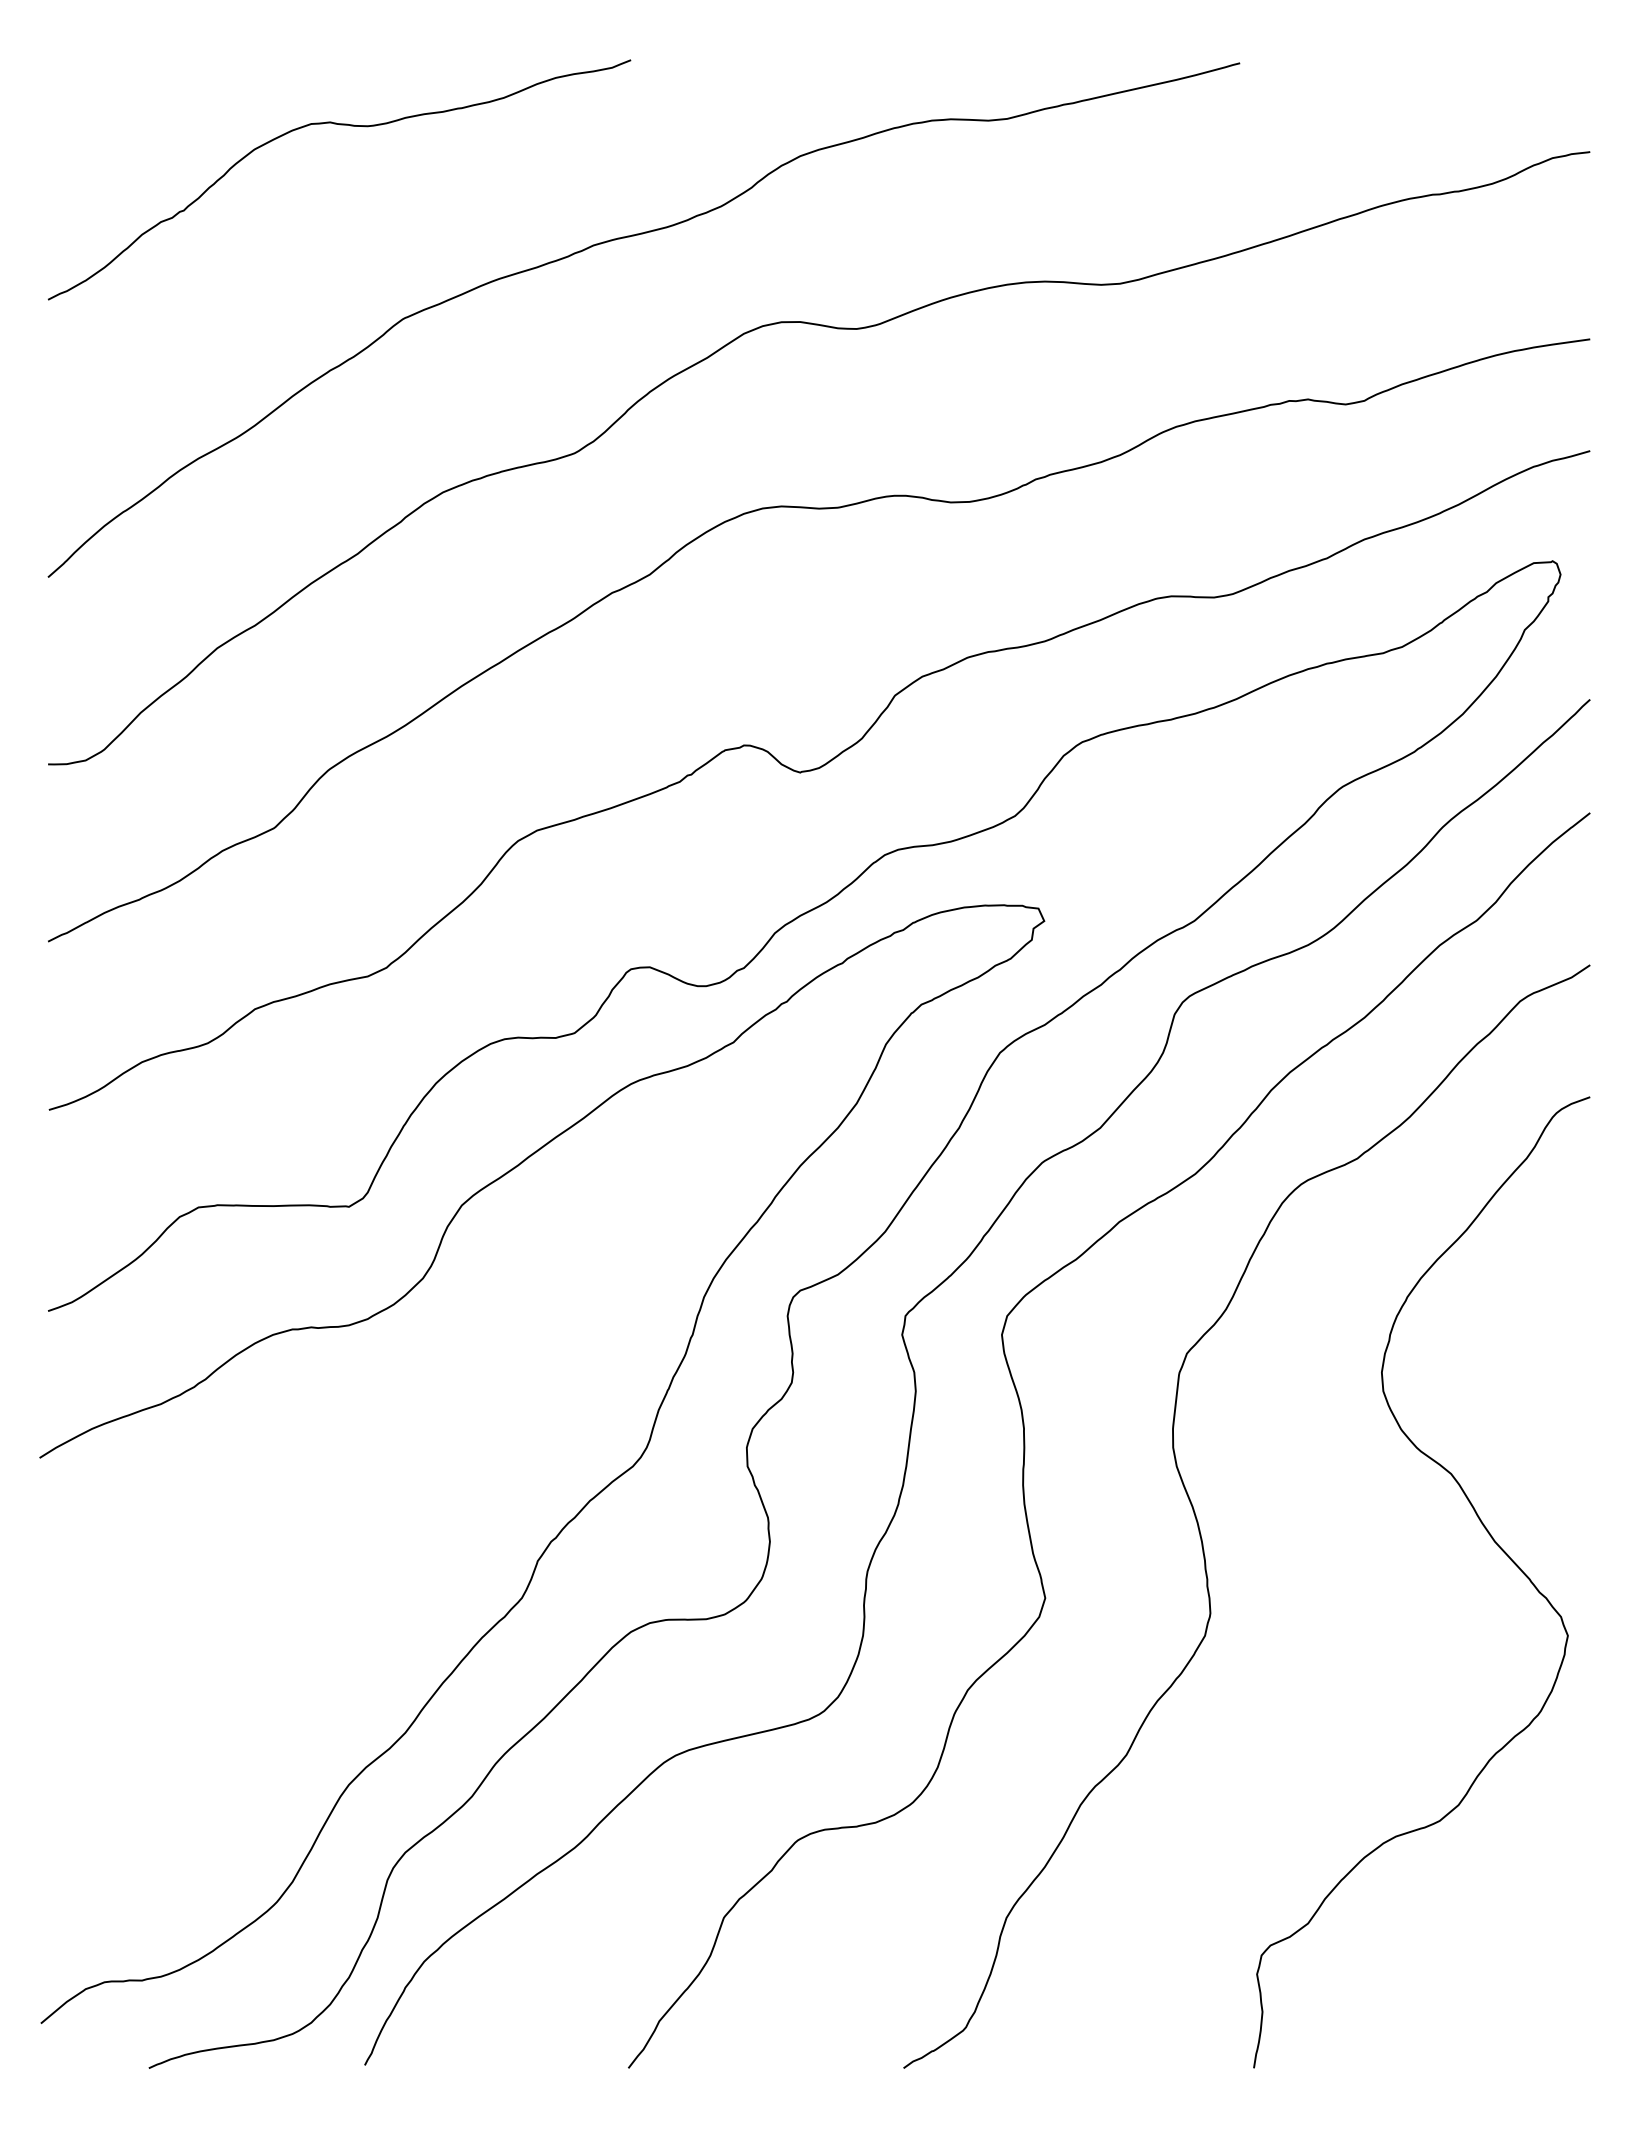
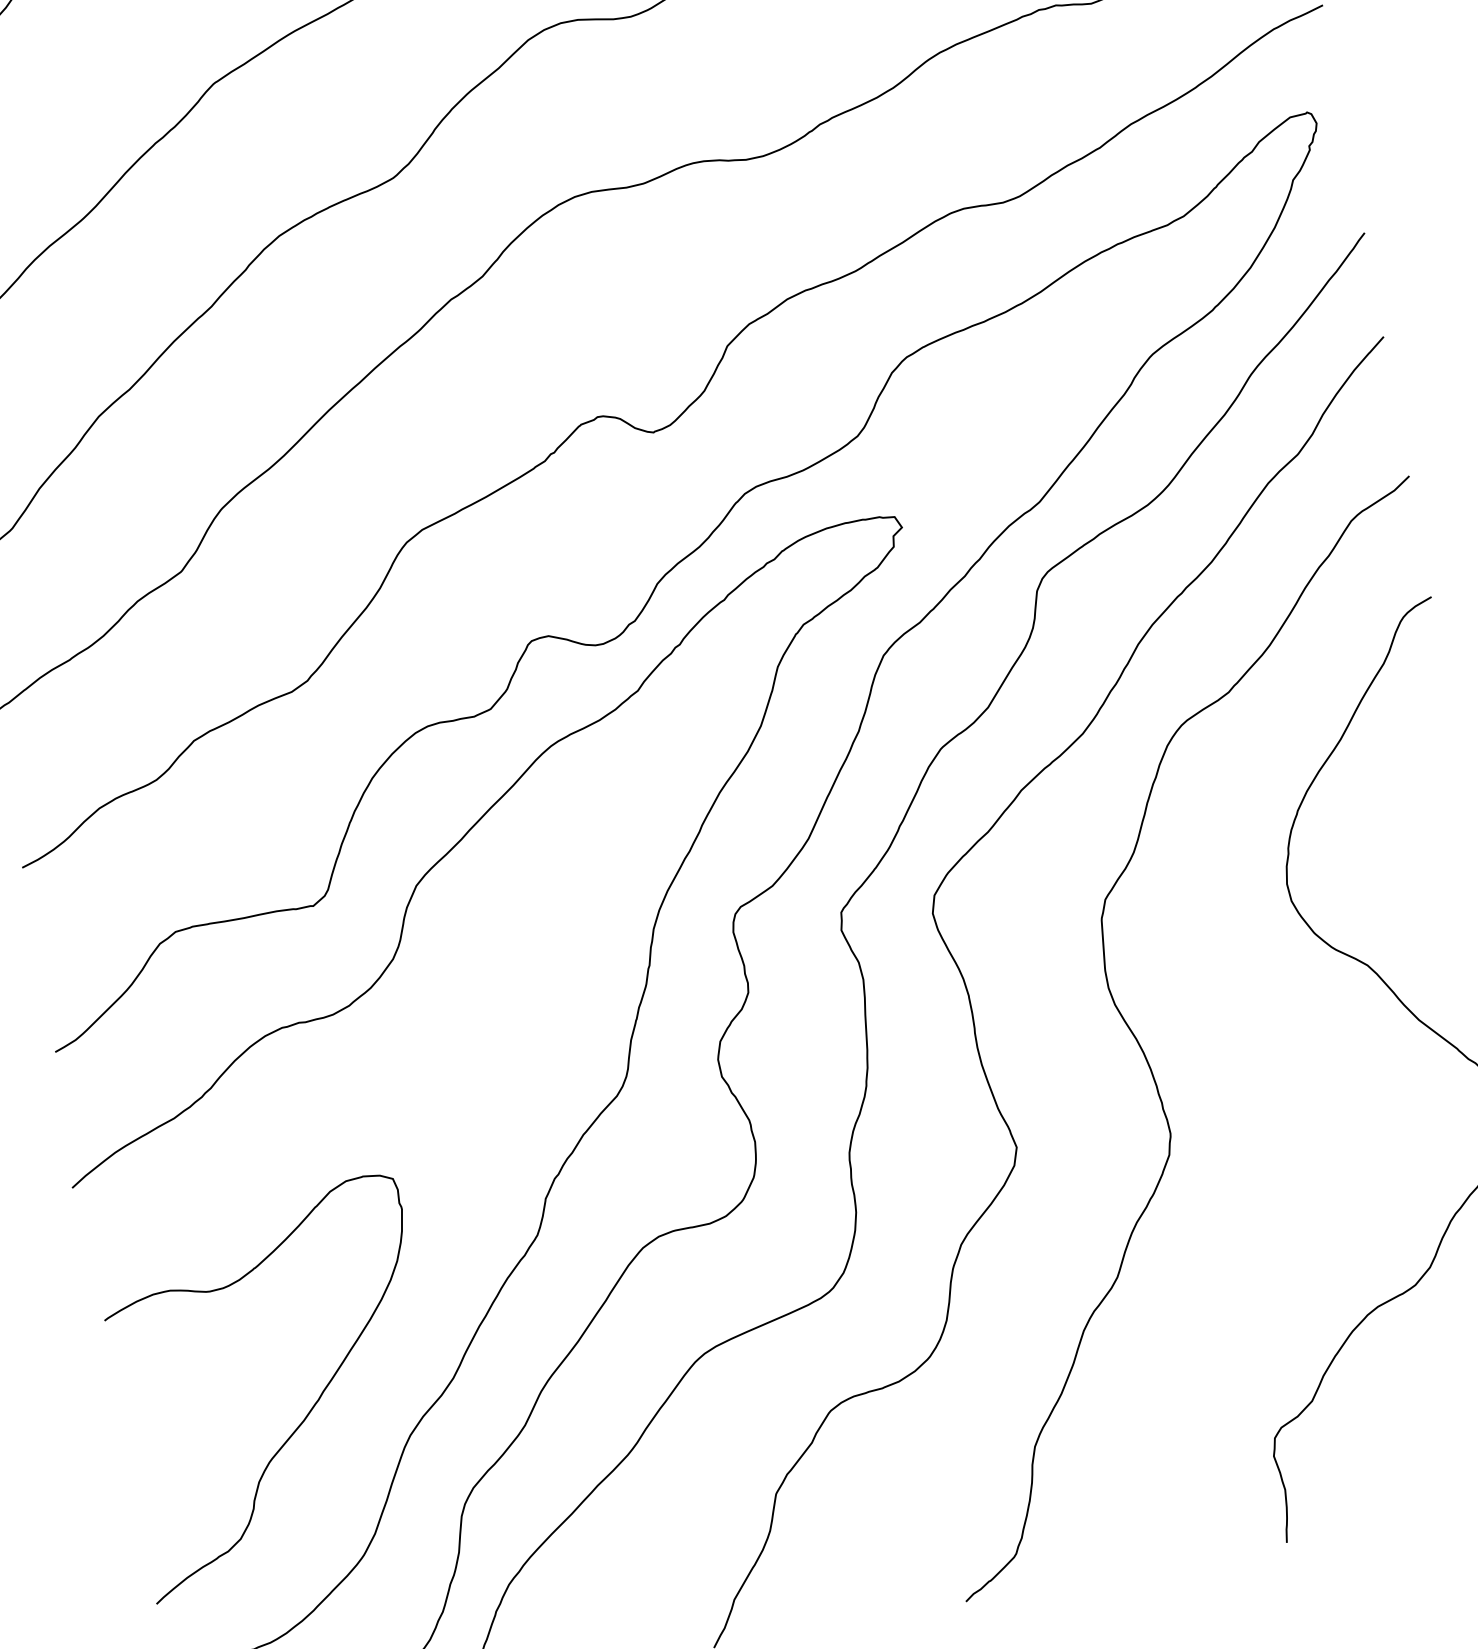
curve: (247, 1739) -> (309, 1410), added

